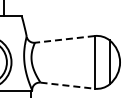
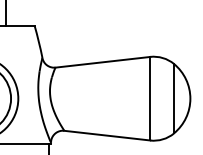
line: (64, 39) -> (102, 62), dashed -> solid
line: (68, 85) -> (108, 135), dashed -> solid

